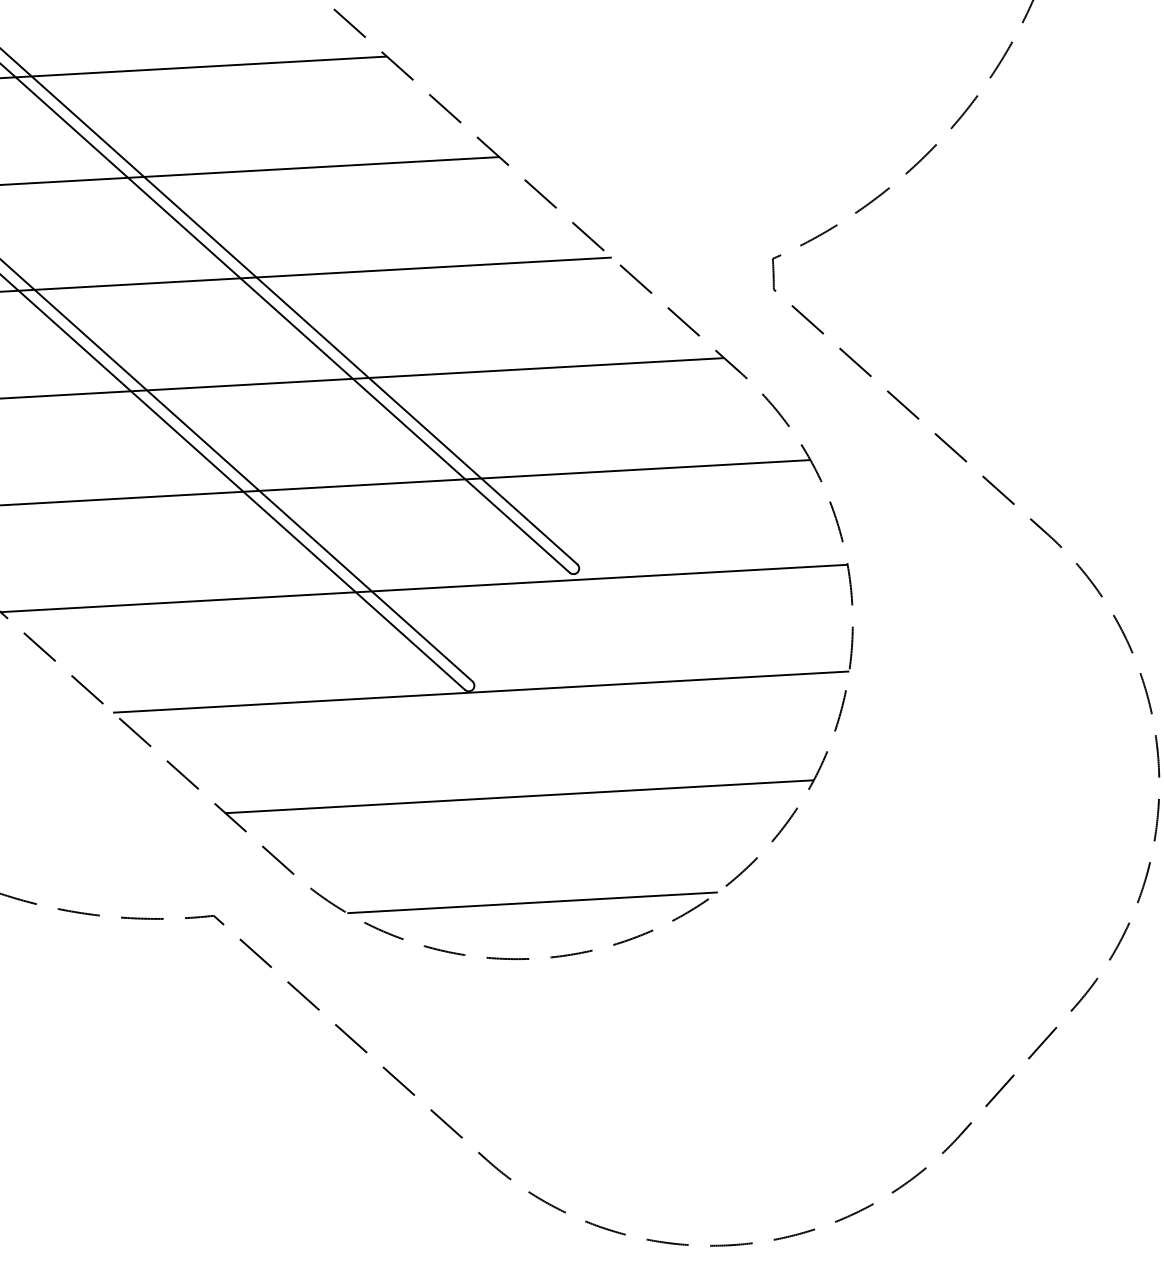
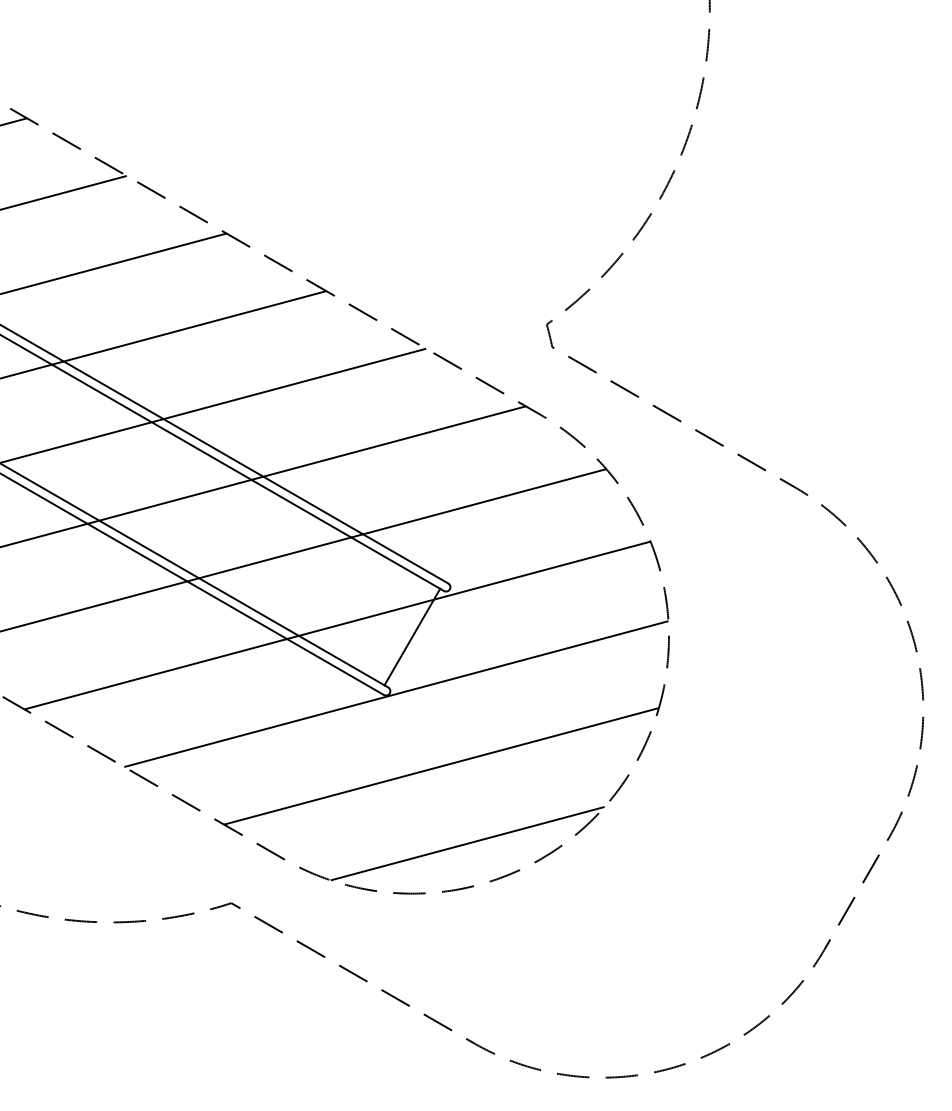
line: (517, 622) -> (412, 636), added

